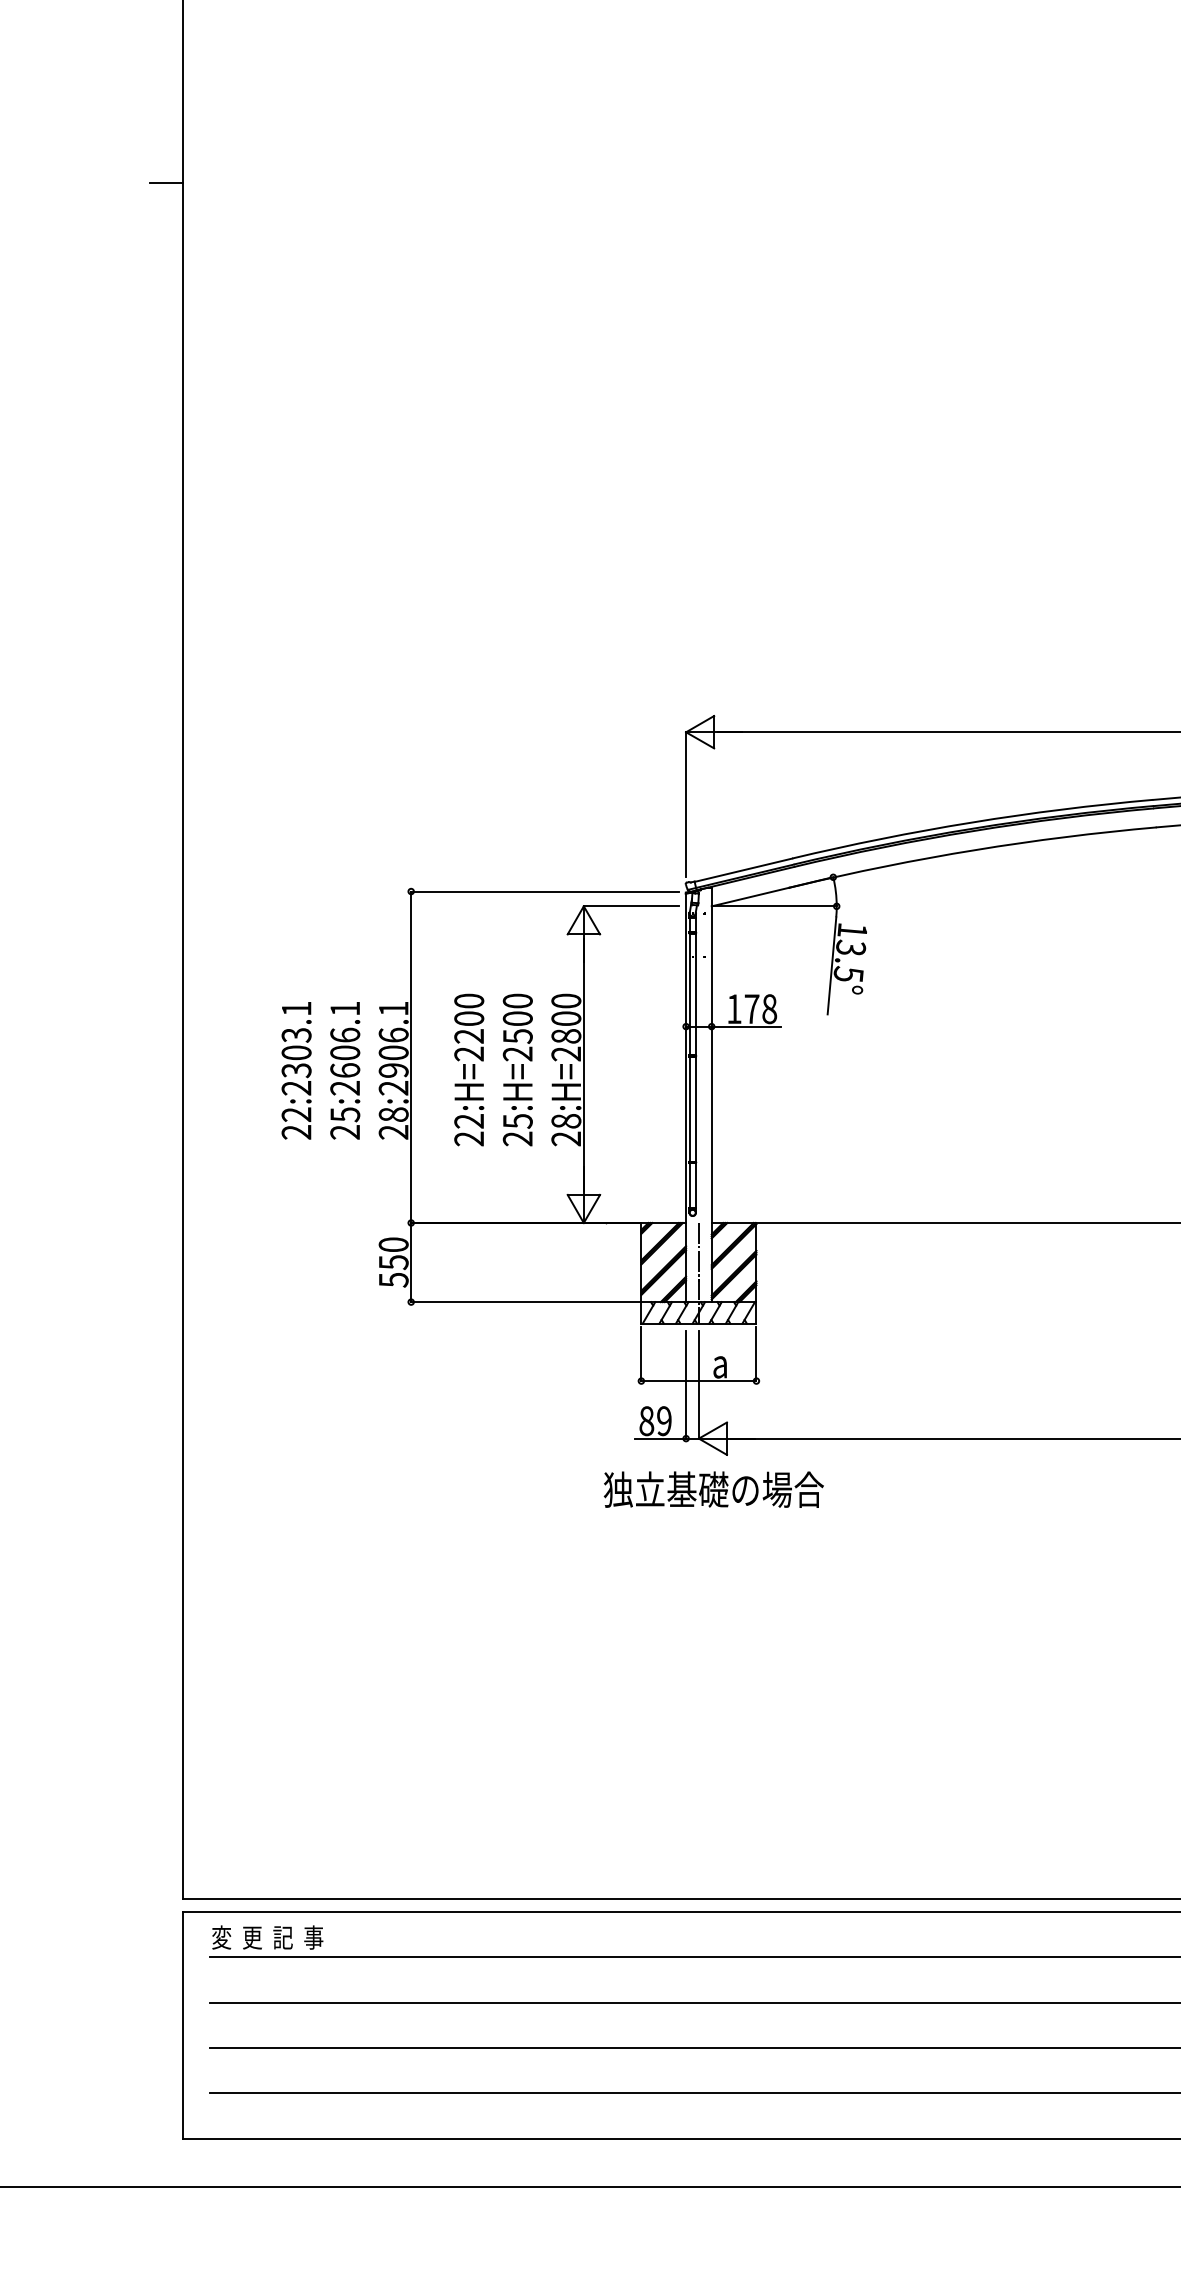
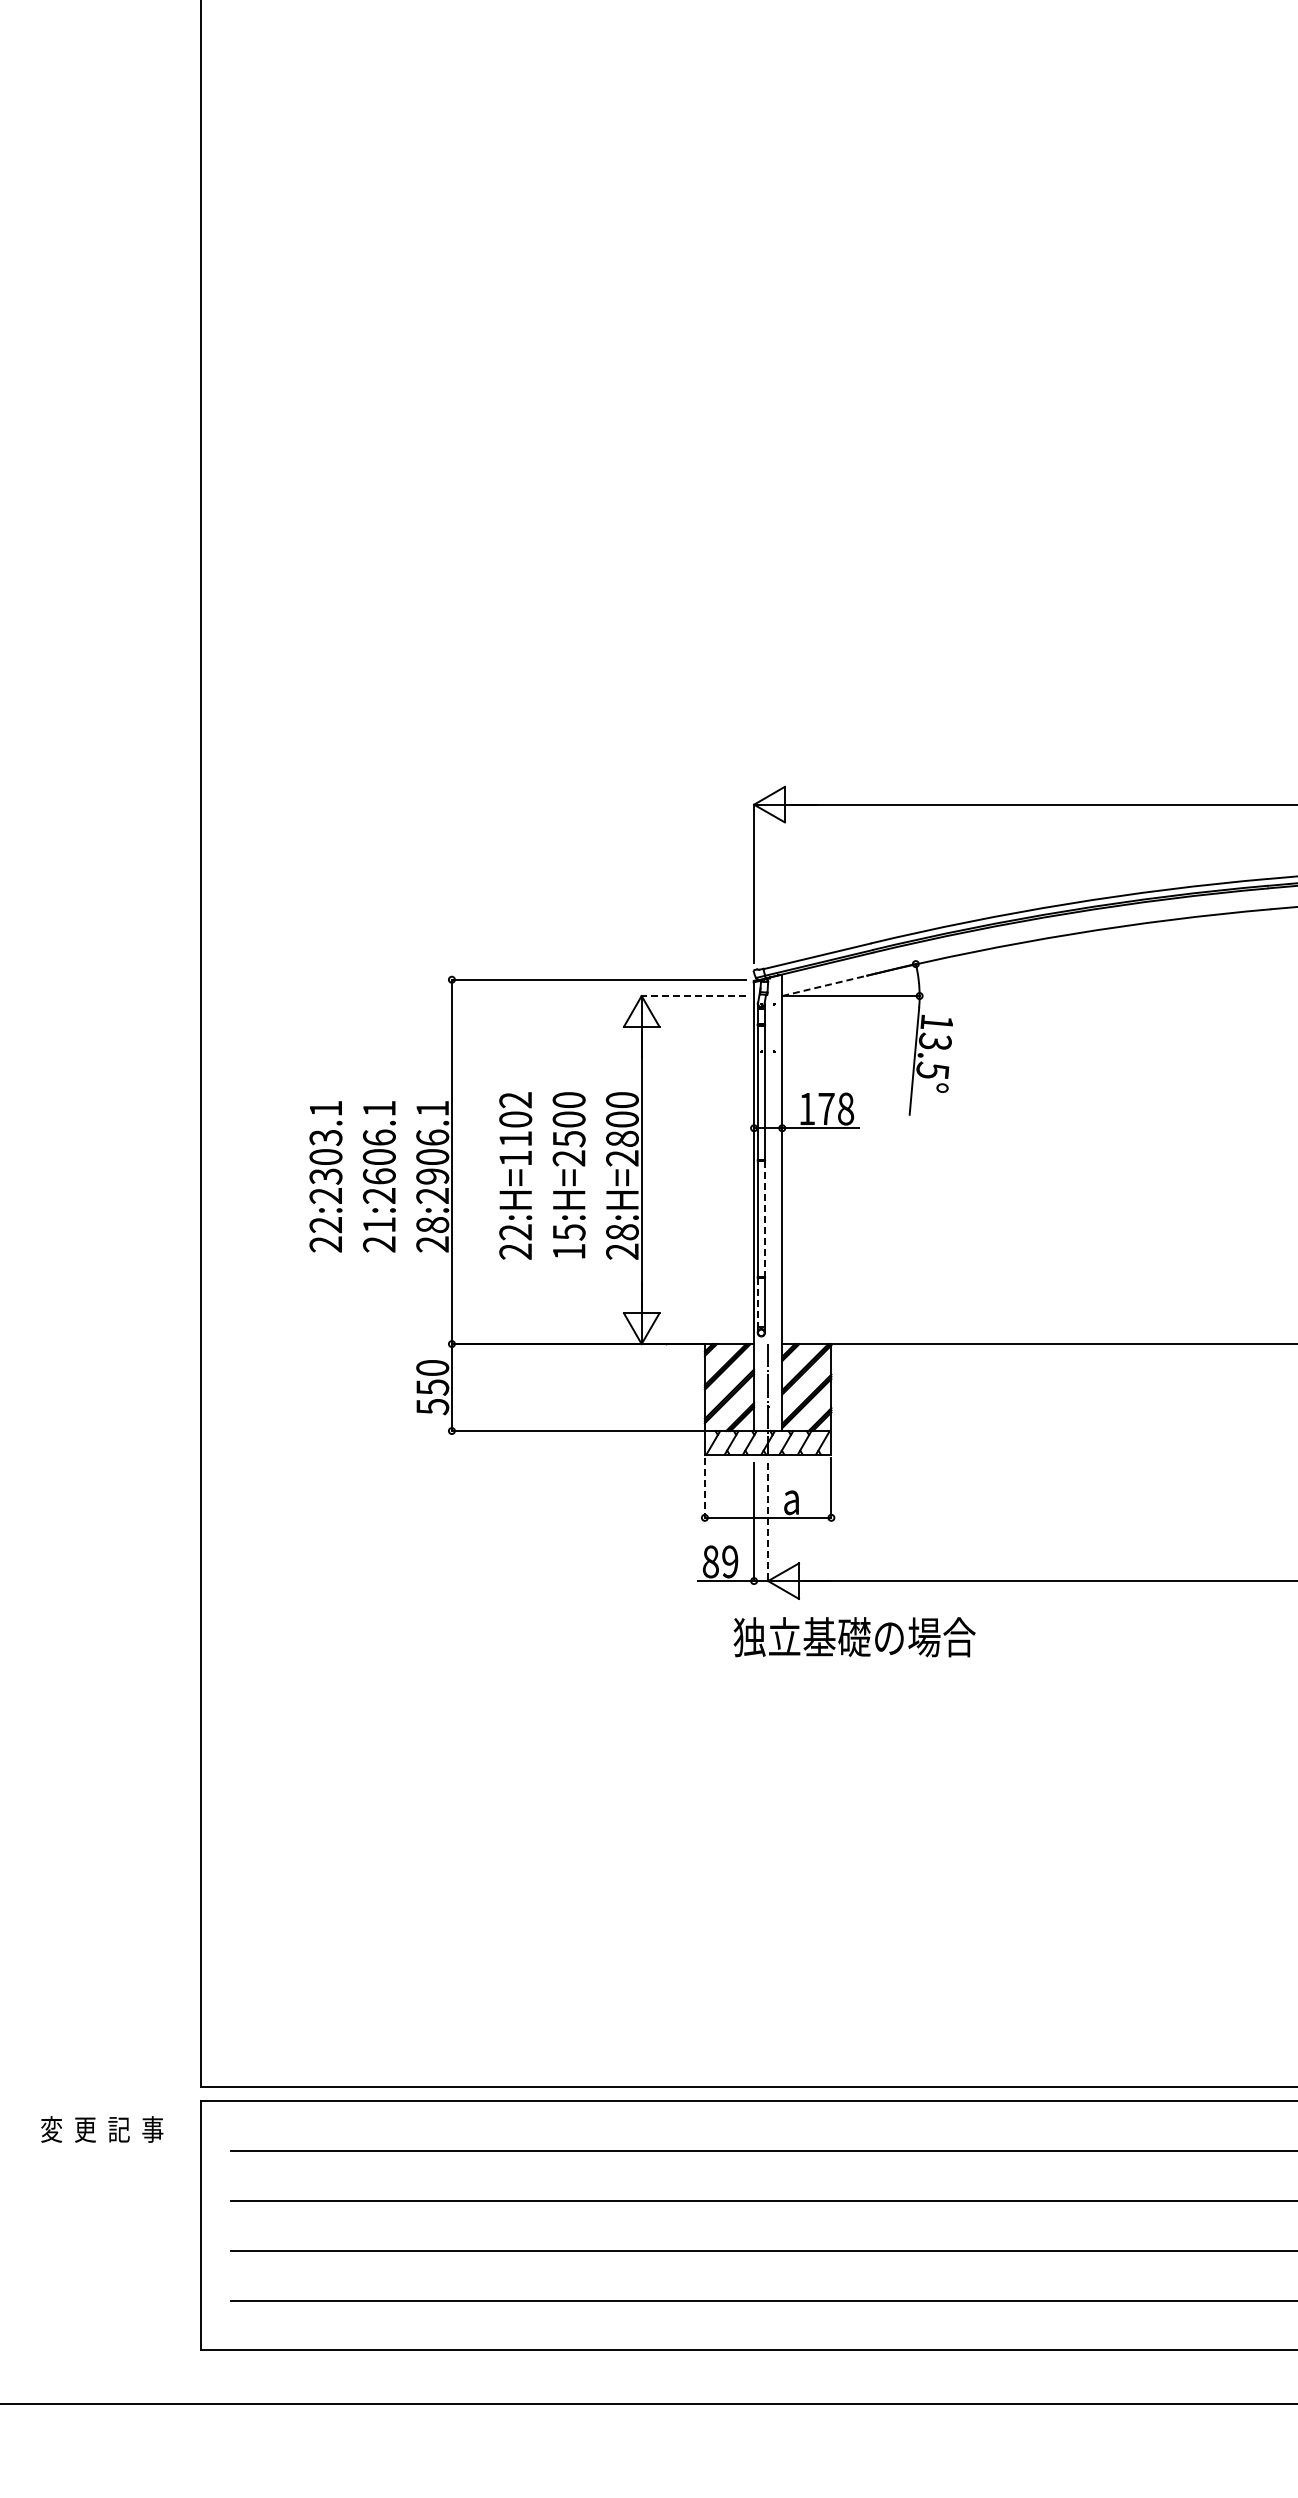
line: (166, 183) -> (182, 201), removed
line: (750, 896) -> (824, 985), solid -> dashed
line: (630, 906) -> (693, 996), solid -> dashed
text: (469, 1027) -> (515, 1129), 22:H=2200 -> 22:H=1102
line: (695, 1108) -> (764, 1218), solid -> dashed
text: (345, 1115) -> (379, 1225), 25:2606.1 -> 21:2606.1
text: (517, 1138) -> (568, 1251), 25:H=2500 -> 15:H=2500
line: (690, 1185) -> (758, 1302), solid -> dashed
line: (640, 1354) -> (704, 1488), solid -> dashed
line: (699, 1385) -> (768, 1522), solid -> dashed
text: (713, 1489) -> (854, 1637), moved
text: (267, 1937) -> (102, 2129), moved

